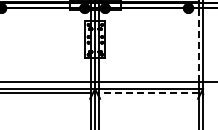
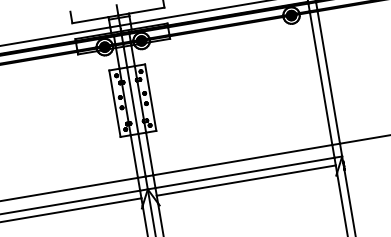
line: (198, 45) -> (320, 79), dashed -> solid
line: (149, 93) -> (247, 180), dashed -> solid

